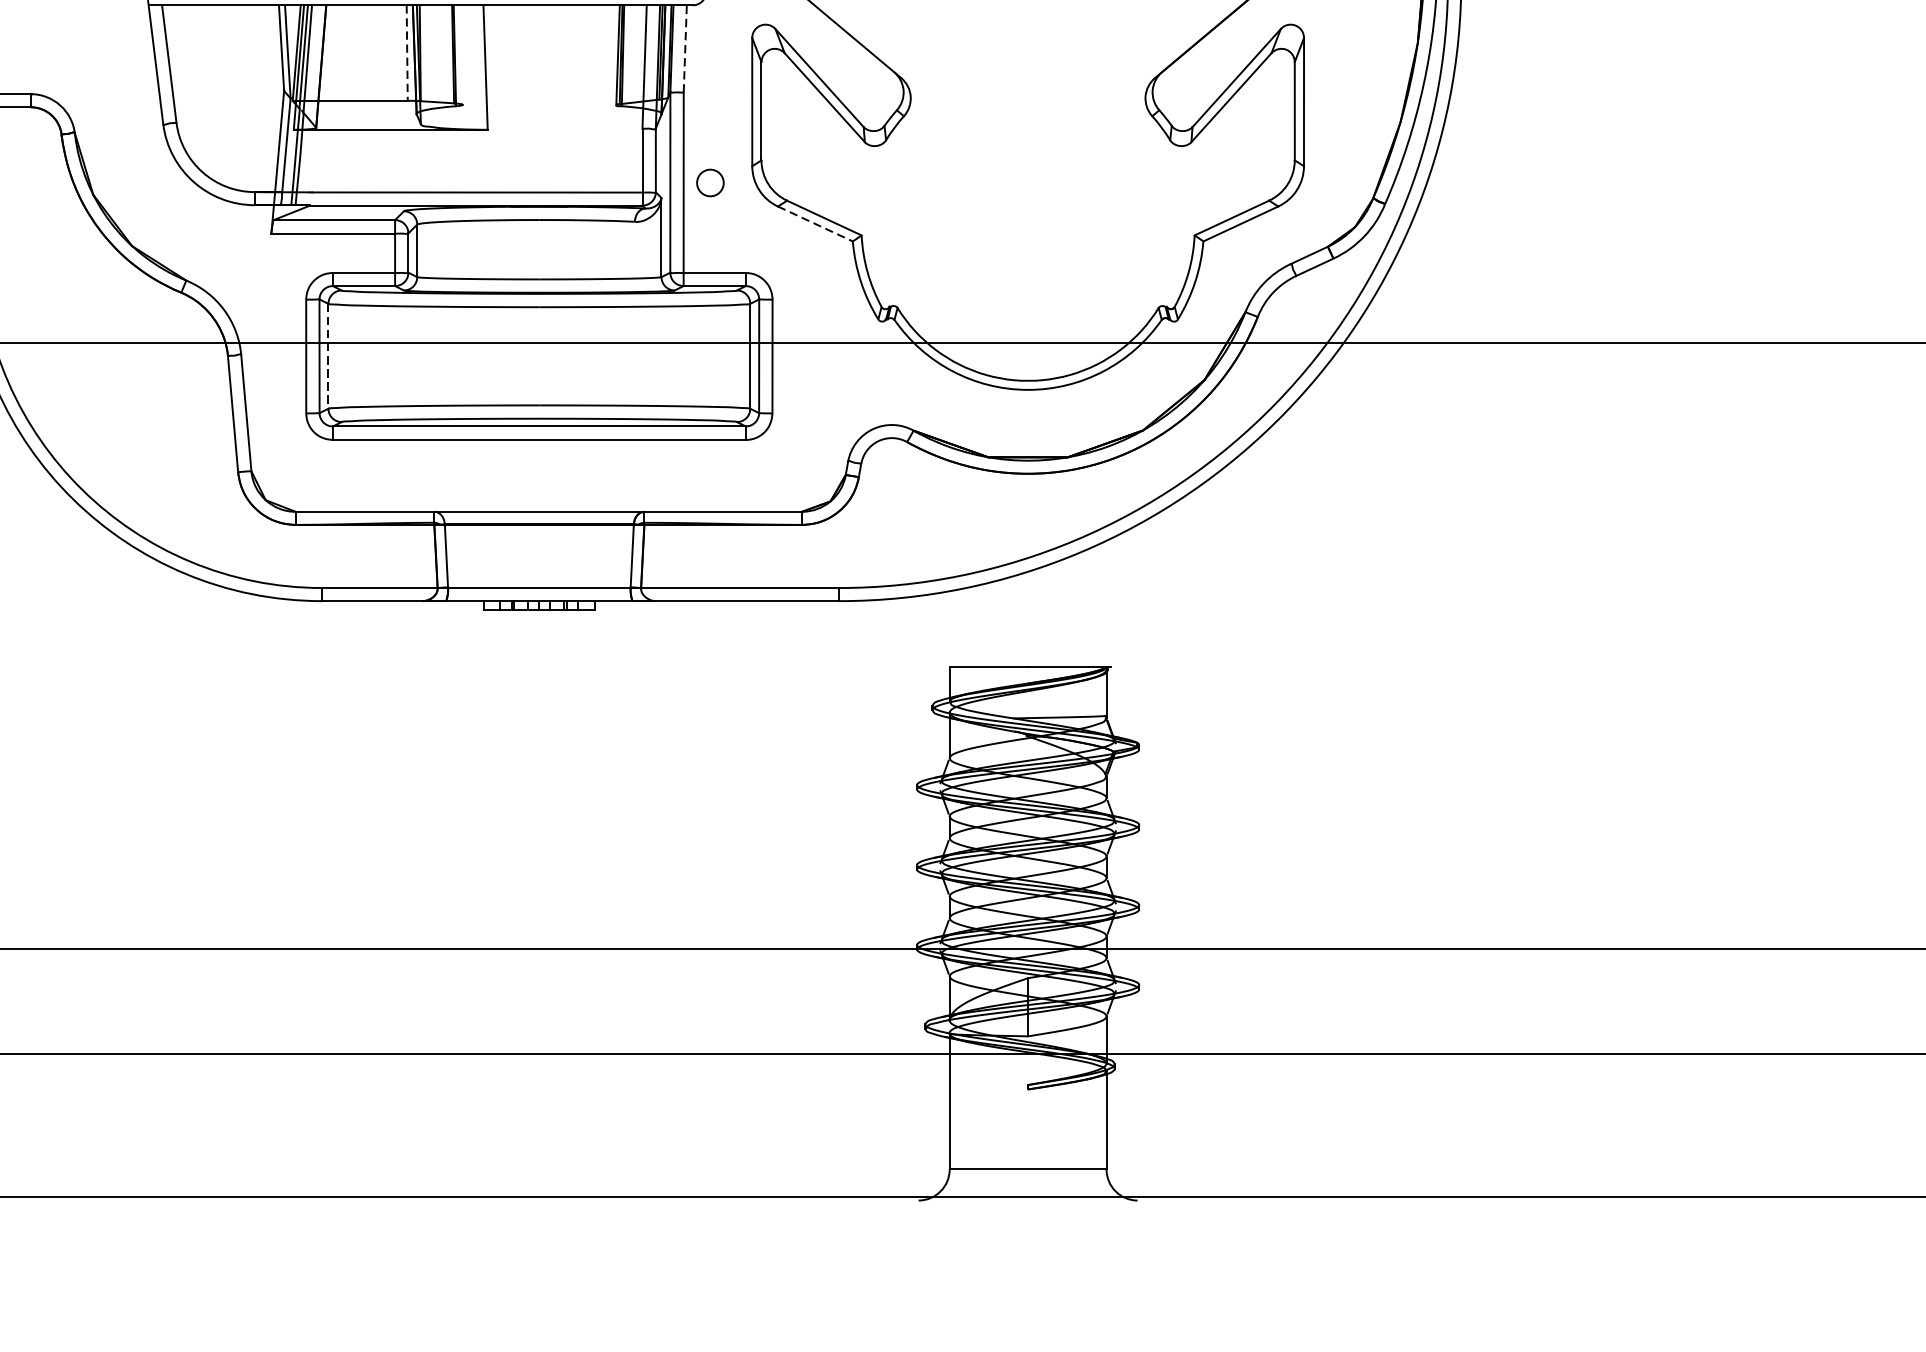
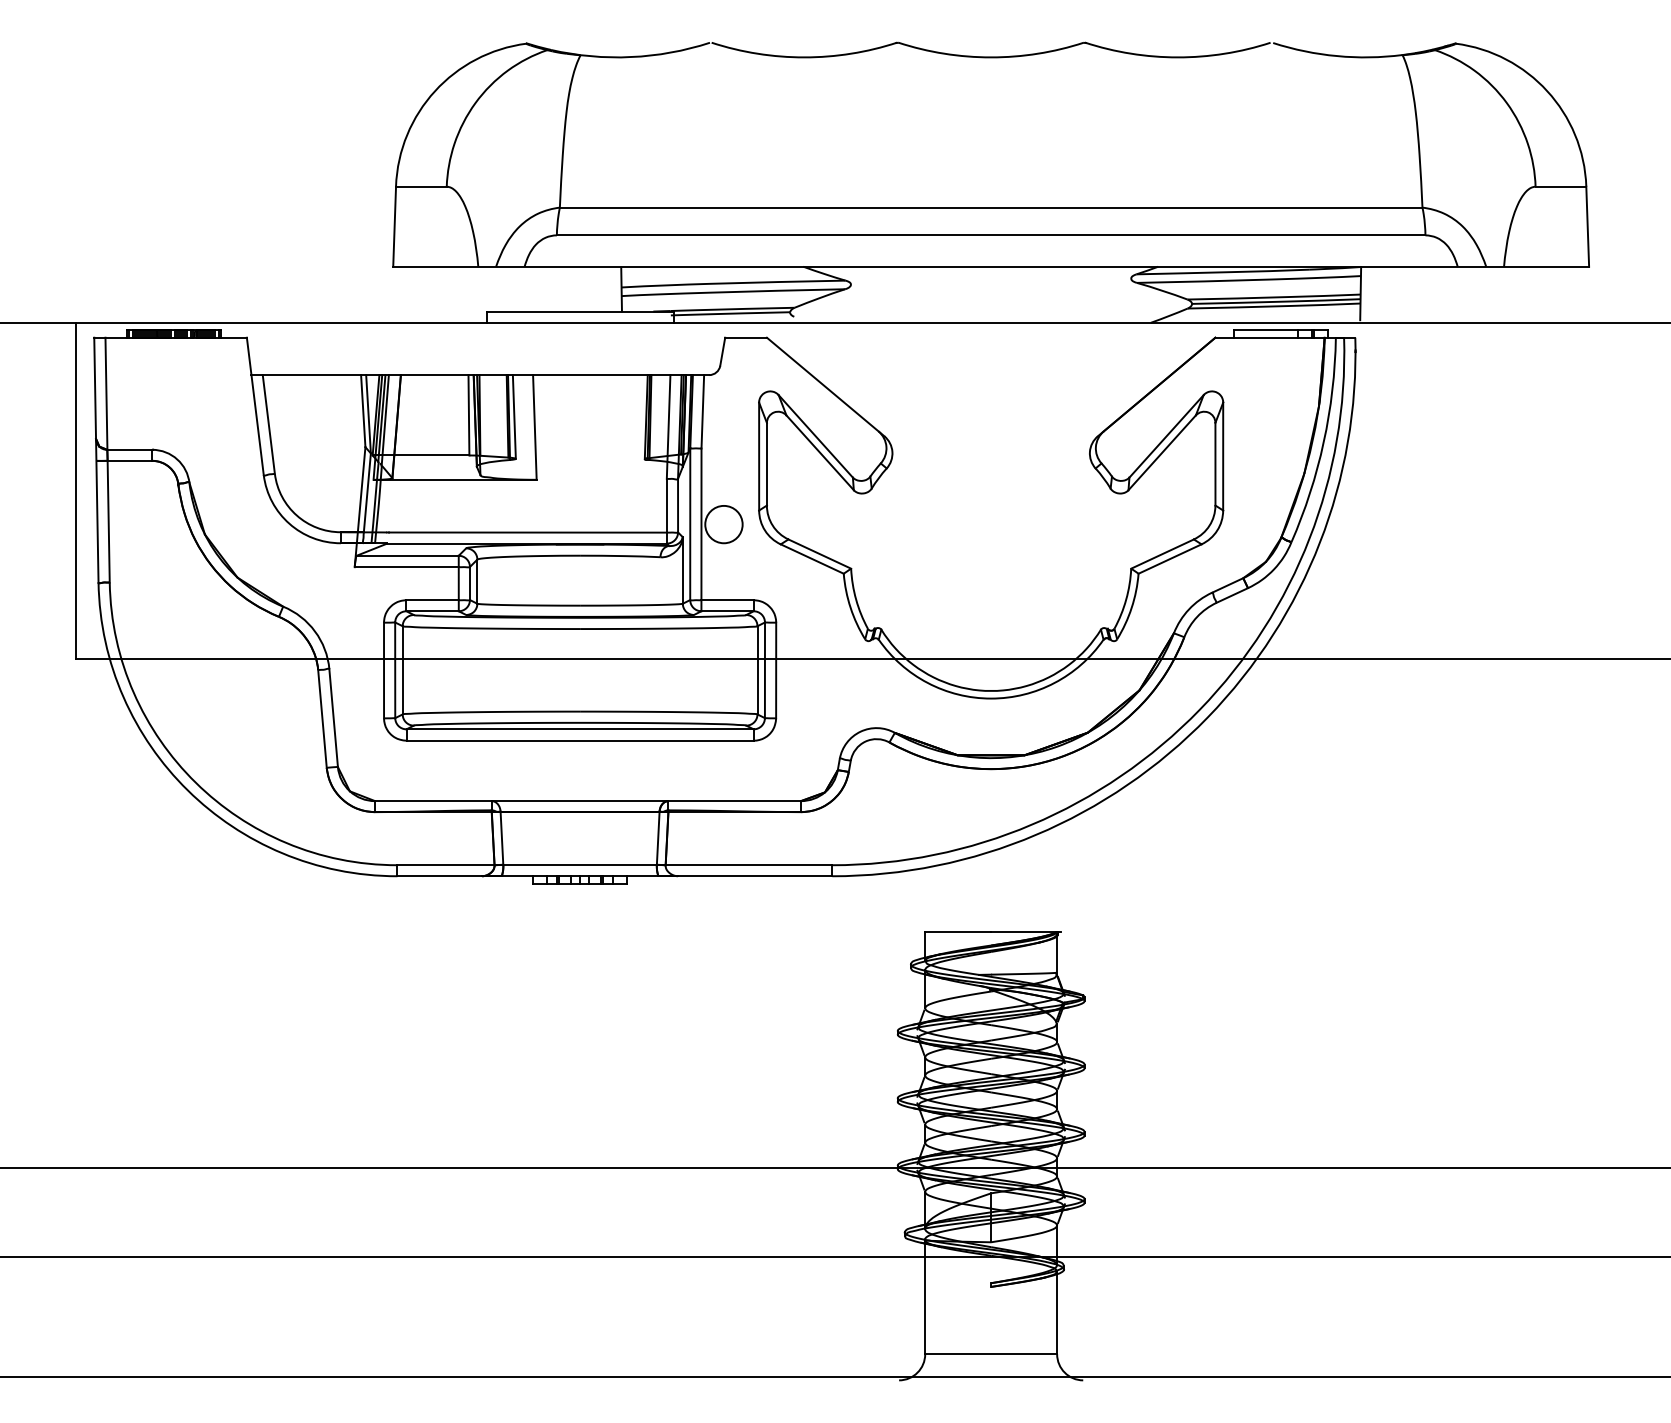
line: (684, 48) -> (702, 411), dashed -> solid
line: (406, 53) -> (468, 415), dashed -> solid
line: (460, 54) -> (513, 416), added
circle: (709, 182) -> (723, 524), size x1.67
line: (815, 224) -> (812, 559), dashed -> solid
line: (328, 356) -> (402, 670), dashed -> solid

